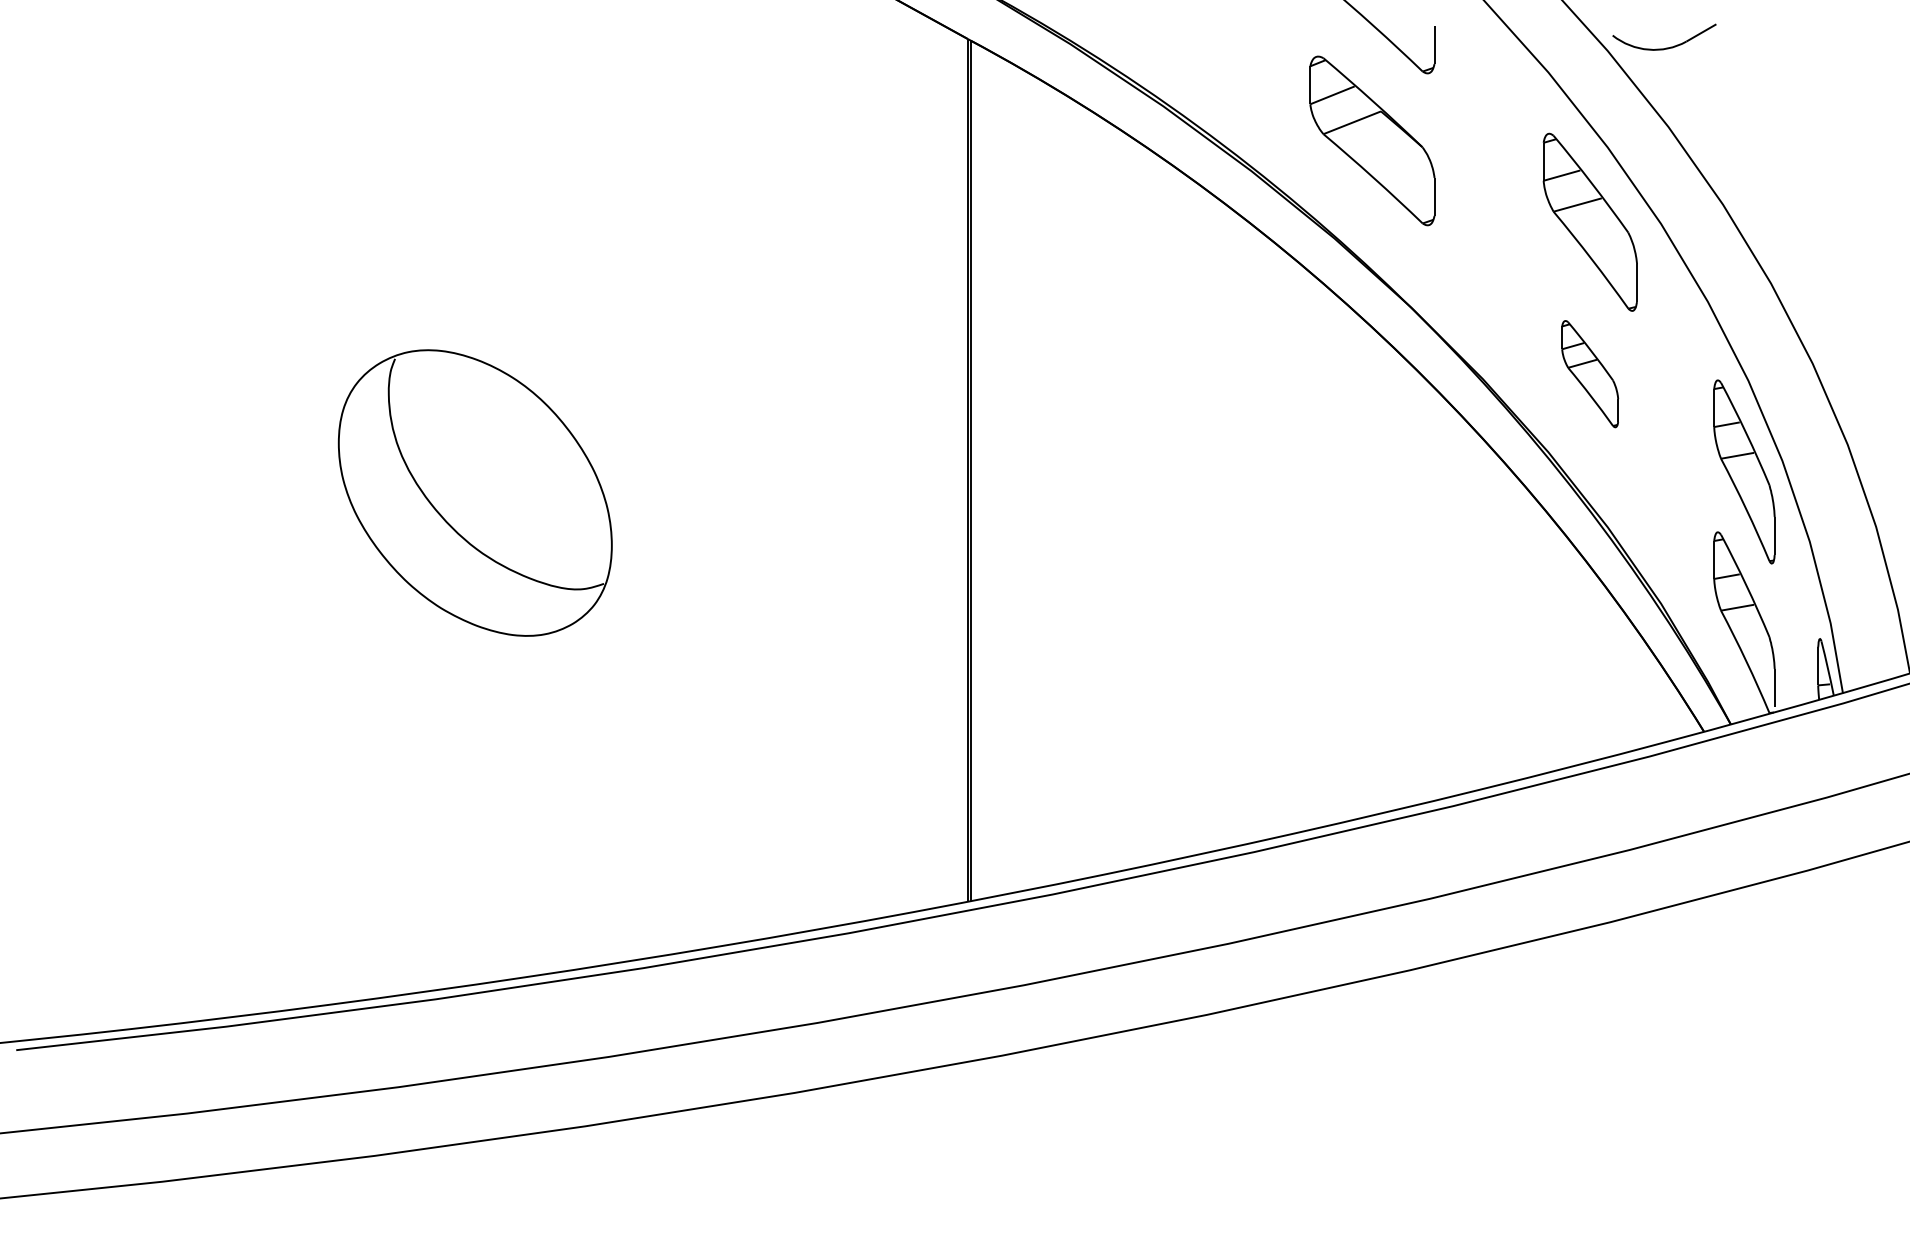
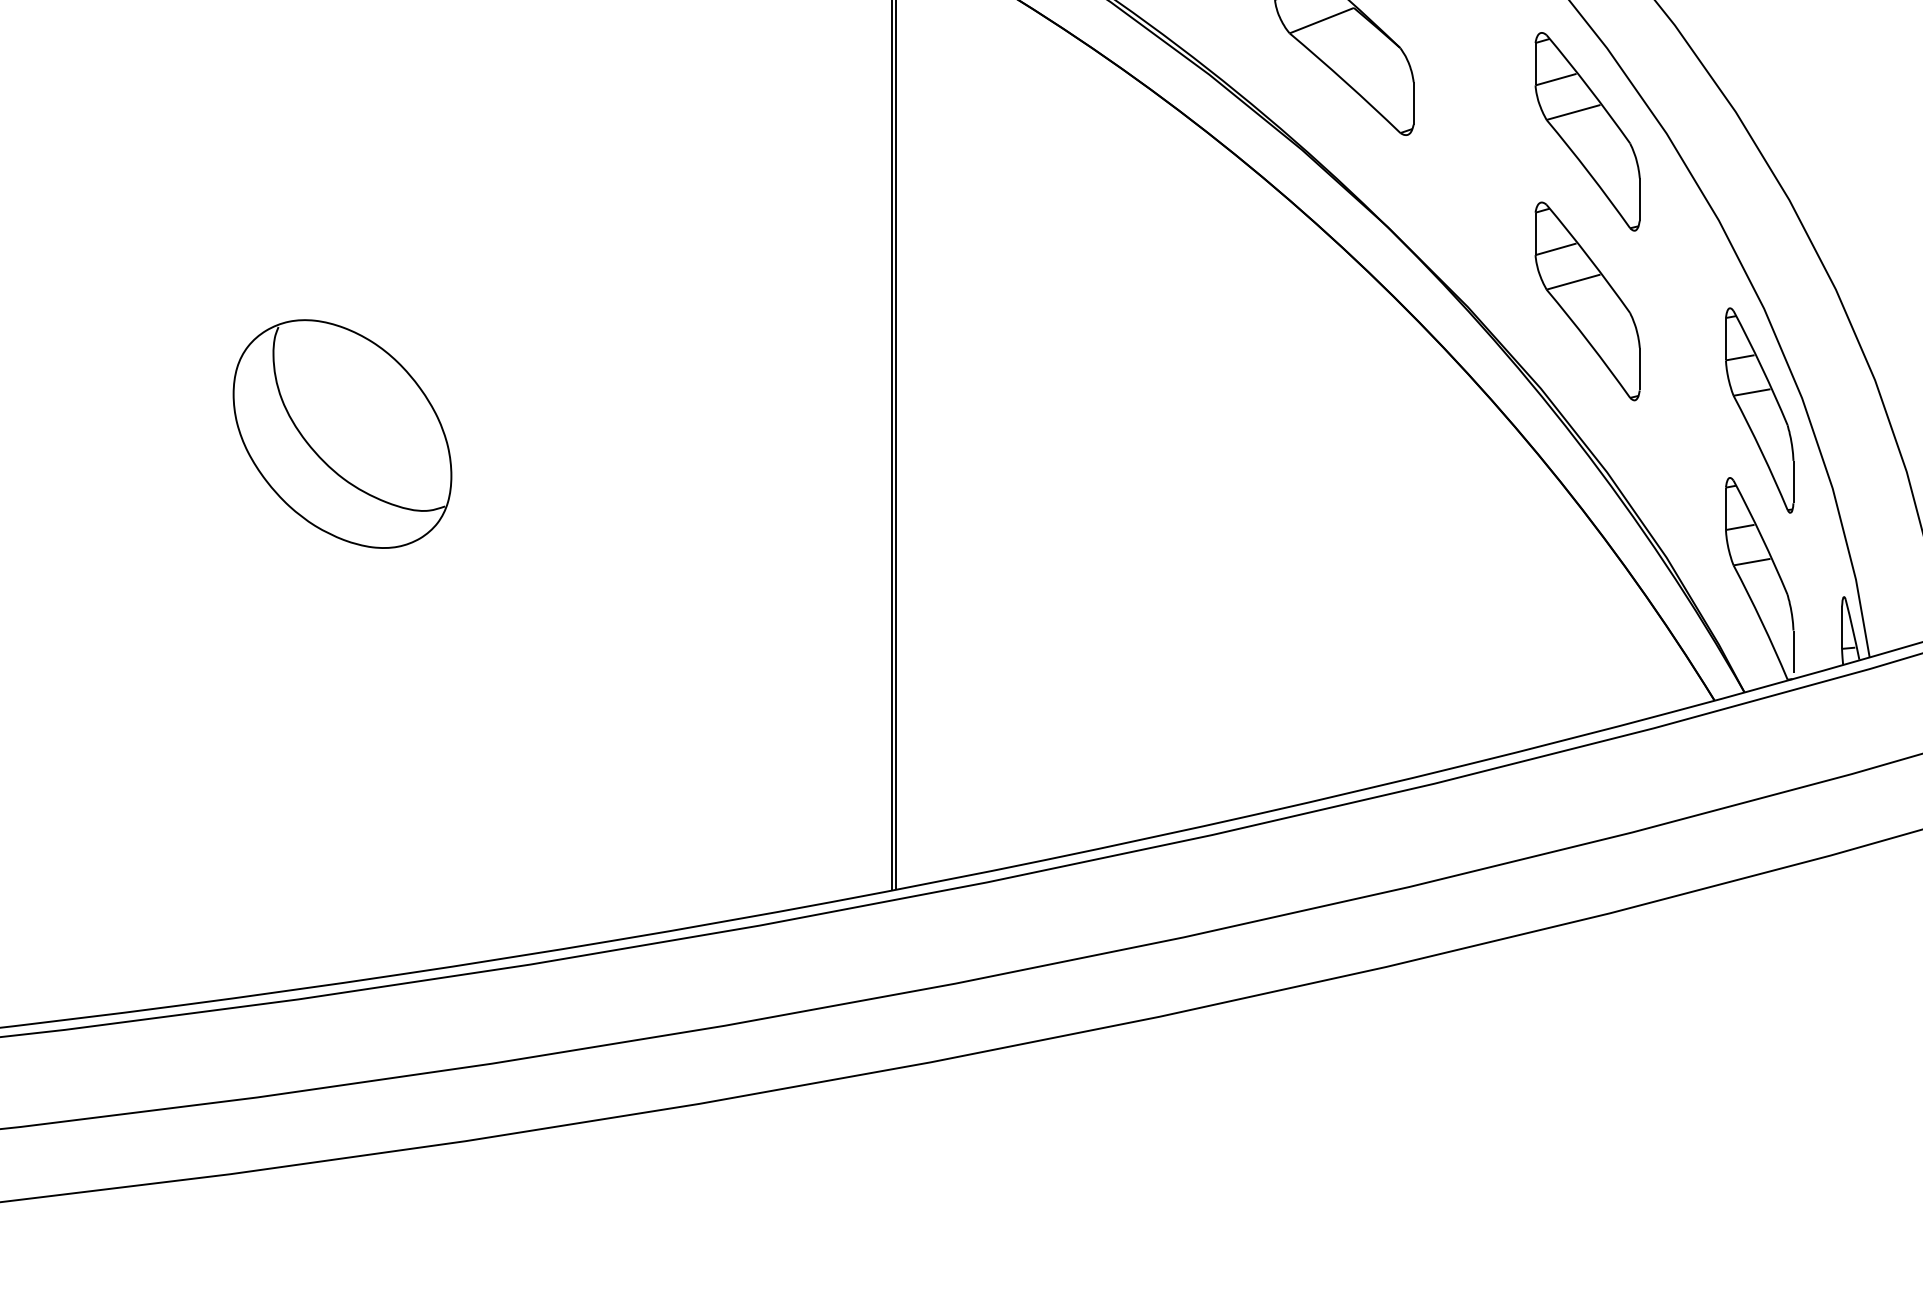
part: (1589, 373) -> (1586, 300), size x1.67
part: (474, 492) -> (341, 433), size x0.71

